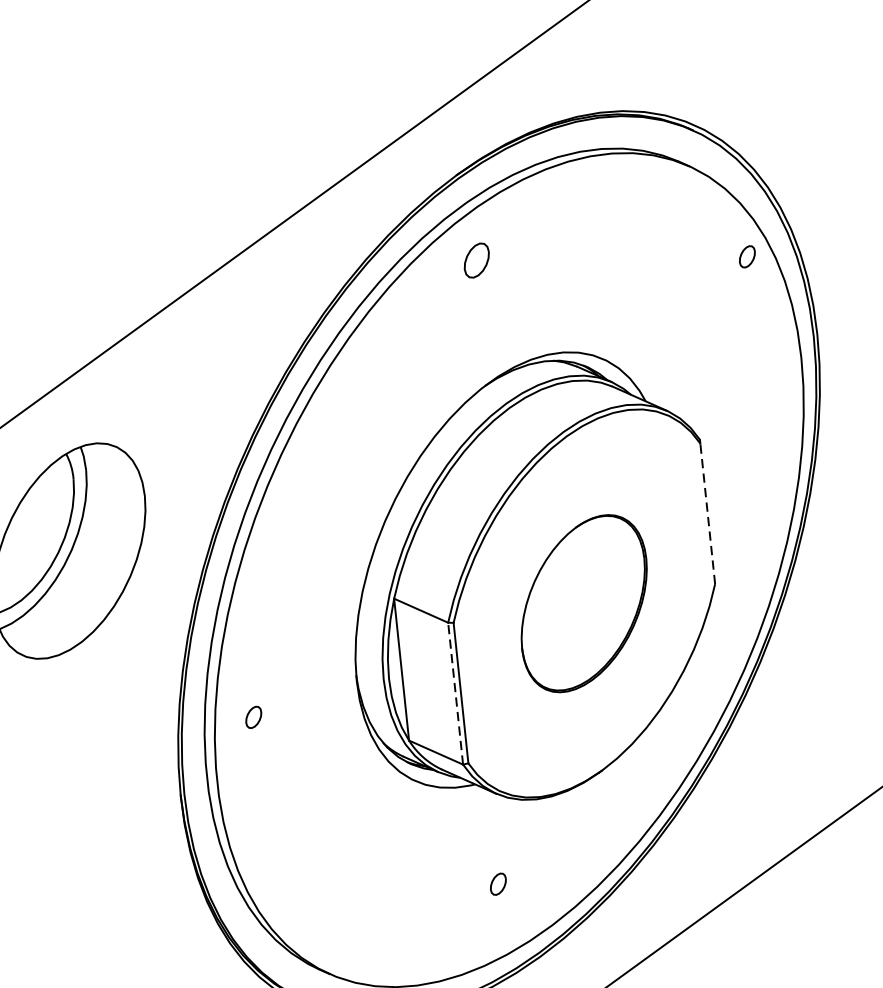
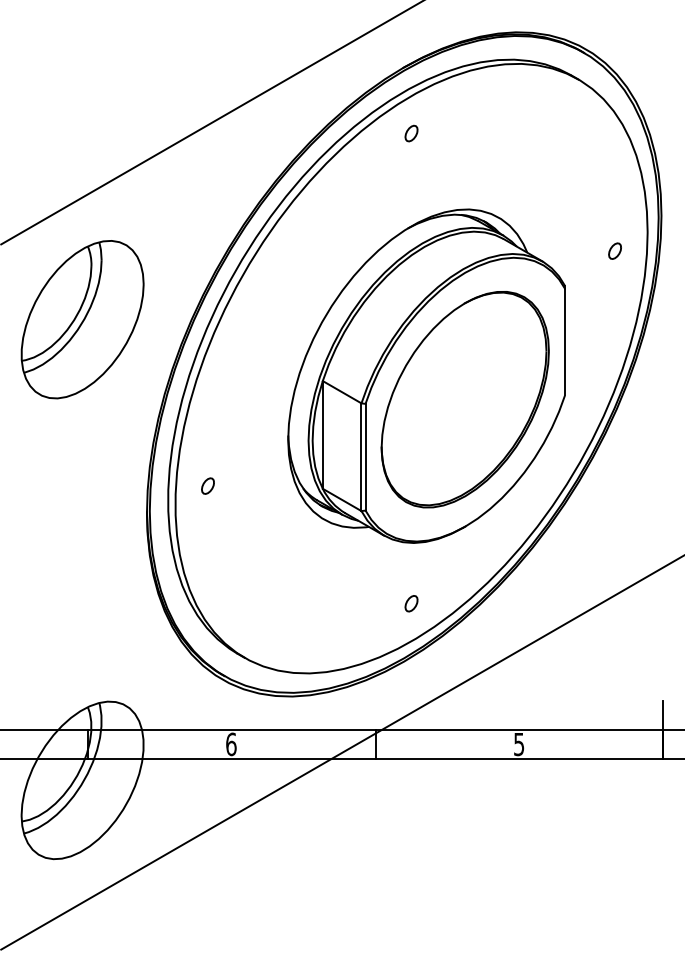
part: (746, 256) -> (614, 250), moved
part: (476, 260) -> (411, 133), size x0.62
line: (708, 513) -> (565, 341), dashed -> solid
part: (583, 603) -> (464, 399), size x1.67
line: (455, 694) -> (361, 457), dashed -> solid
part: (253, 716) -> (207, 485), moved
part: (498, 883) -> (411, 603), moved

